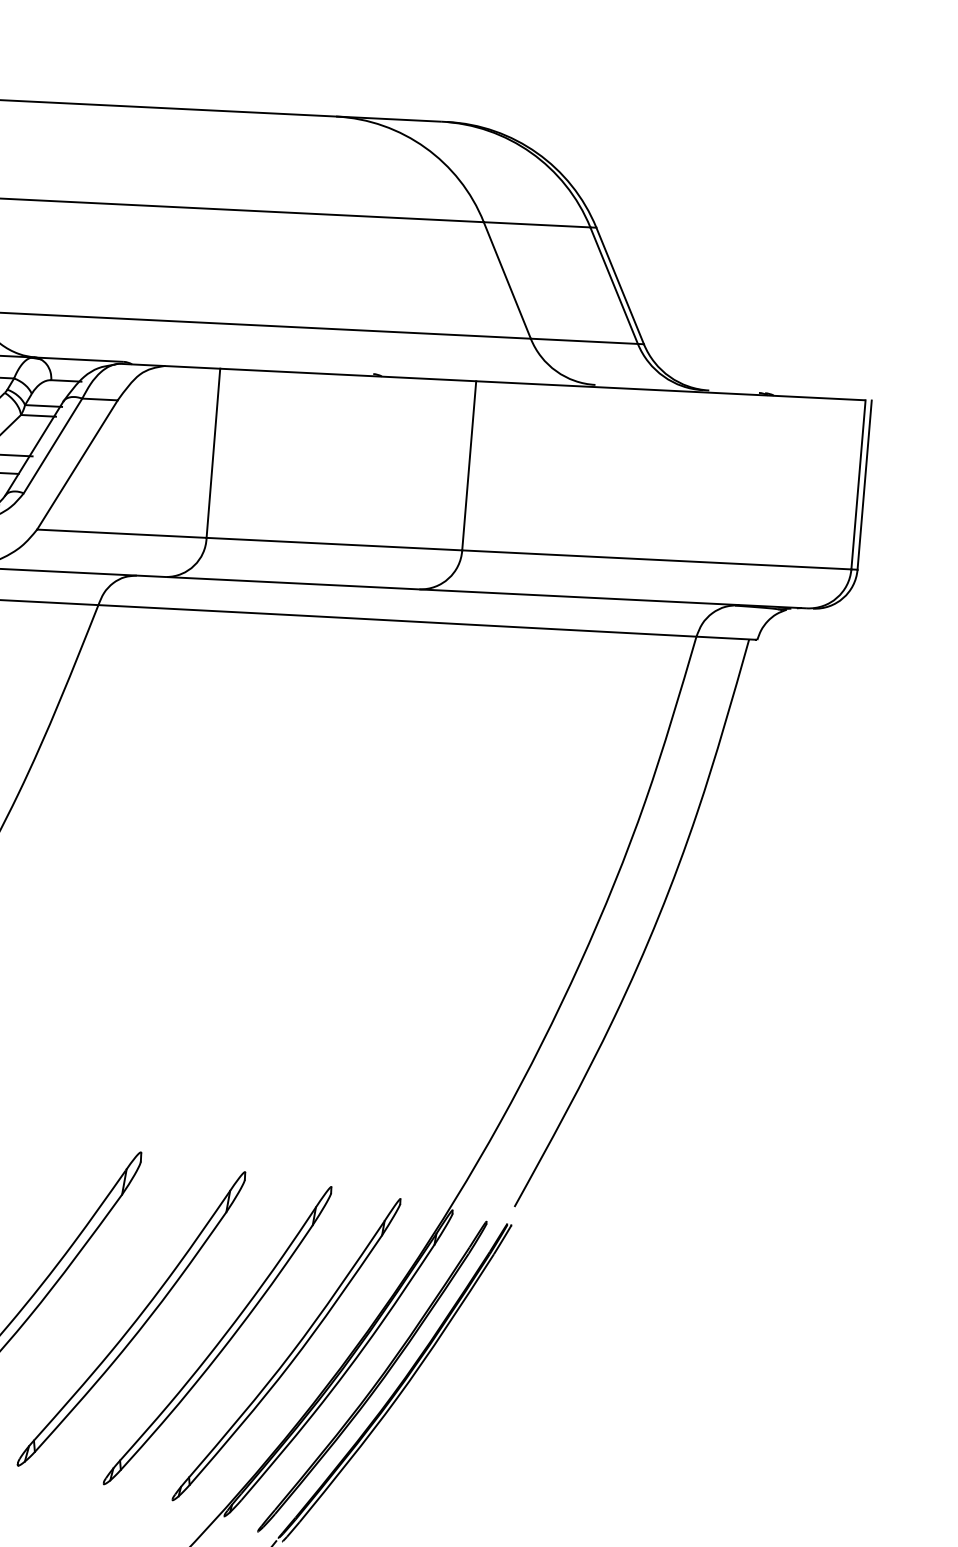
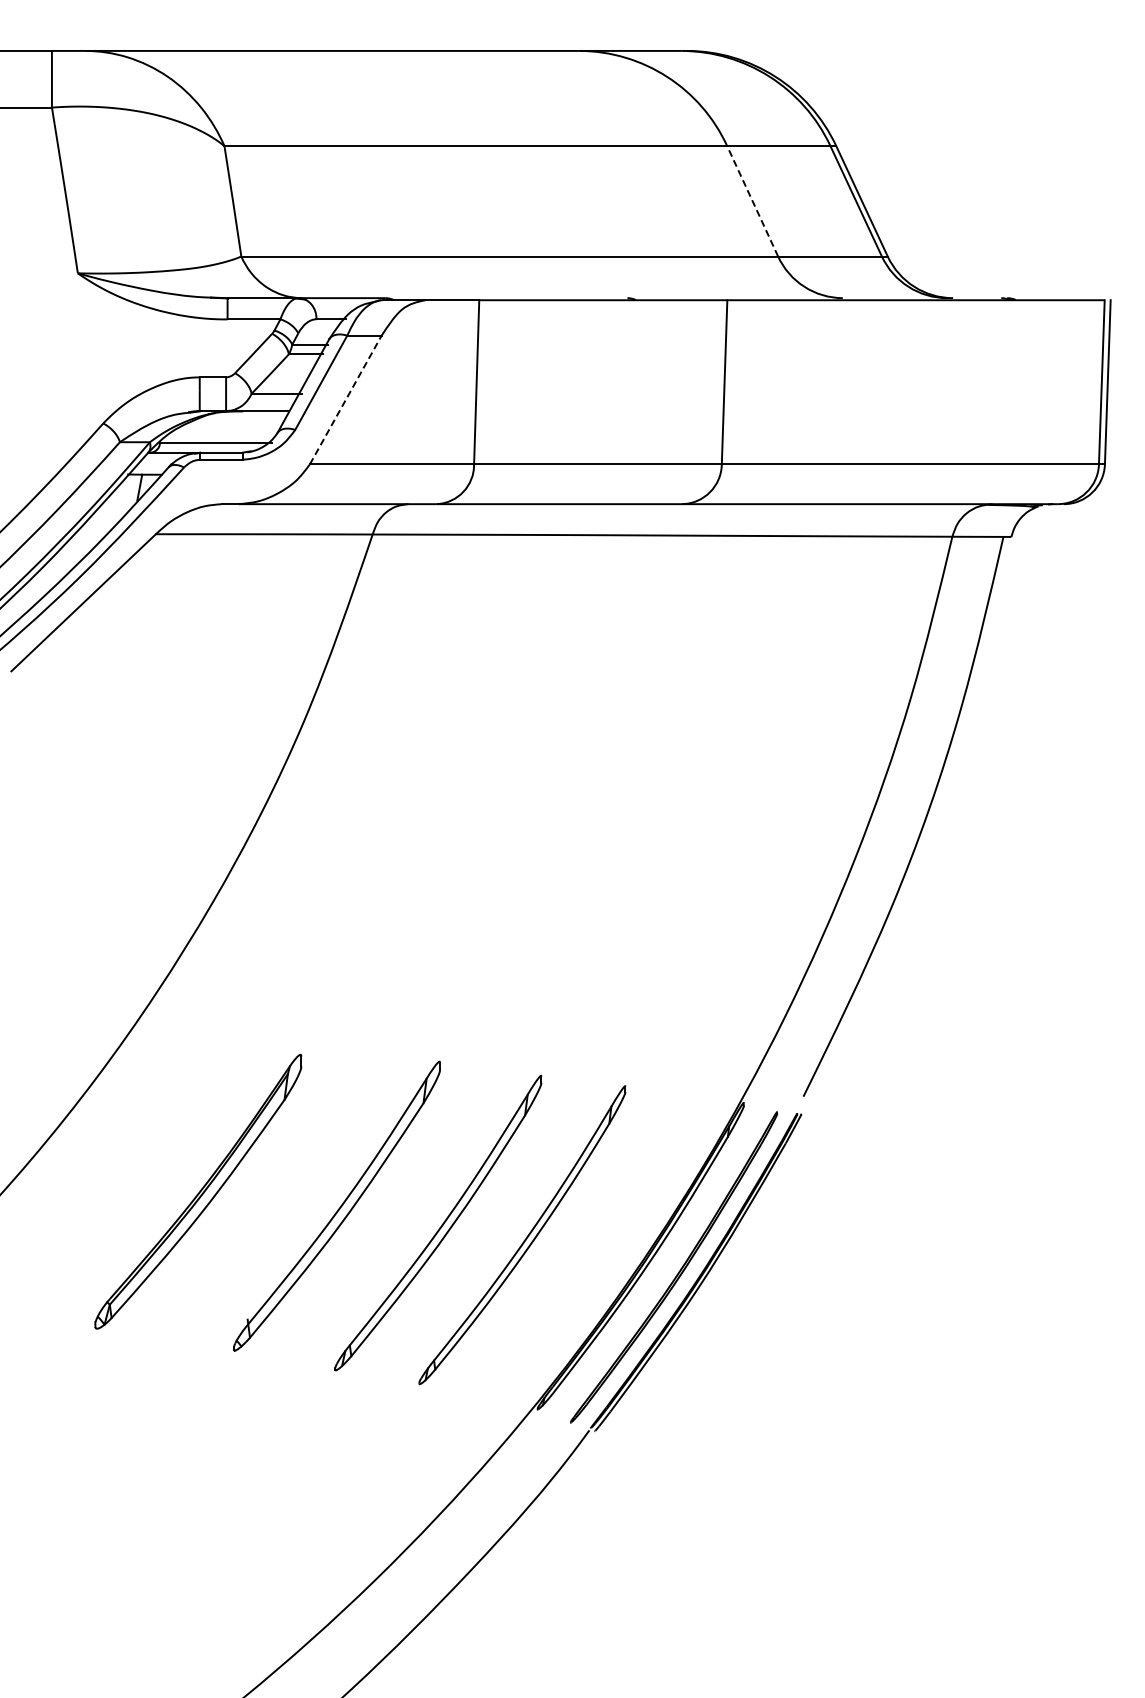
line: (507, 280) -> (752, 201), solid -> dashed
line: (77, 465) -> (345, 400), solid -> dashed
part: (286, 1349) -> (589, 1245), removed

